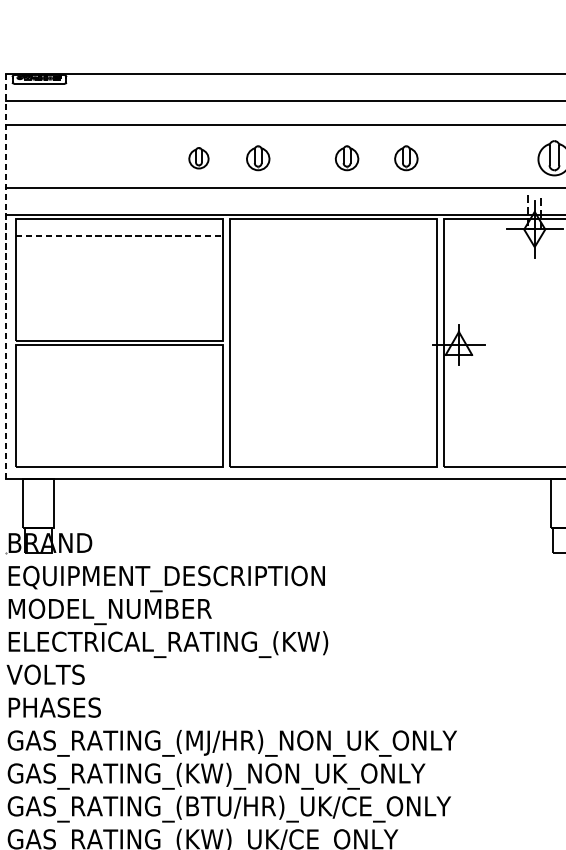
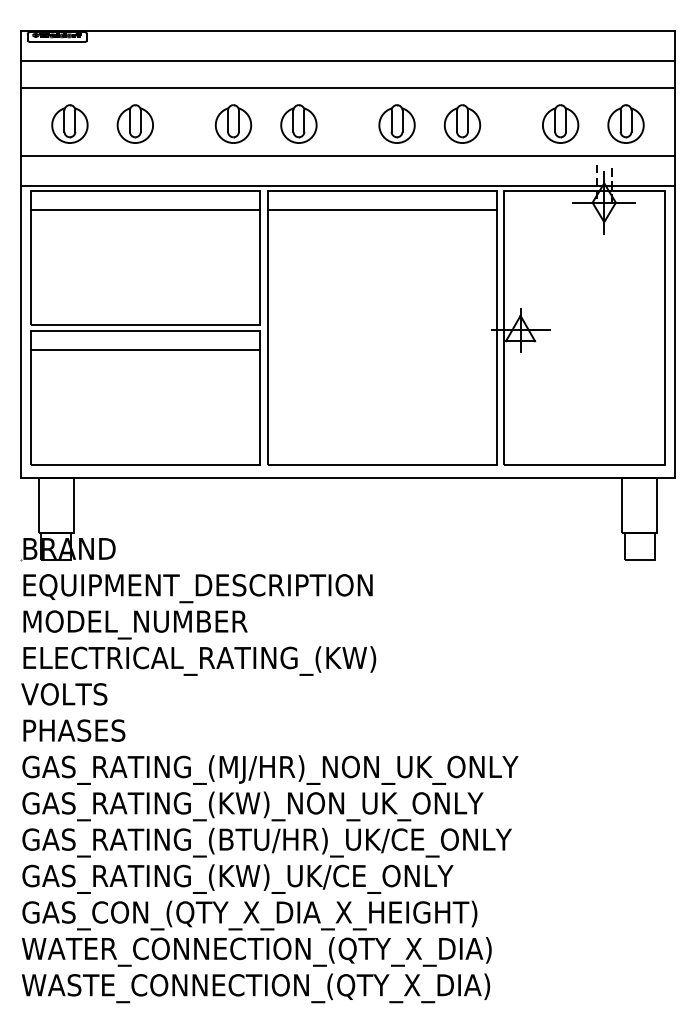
part: (50, 157) -> (69, 123), added
part: (109, 157) -> (134, 123), added
part: (198, 157) -> (233, 123), size x1.67
part: (257, 157) -> (298, 123), size x1.43
part: (346, 157) -> (396, 123), size x1.43
part: (406, 157) -> (462, 123), size x1.43
part: (495, 157) -> (560, 123), added
line: (120, 235) -> (146, 209), dashed -> solid
line: (333, 235) -> (381, 209), added
line: (6, 276) -> (20, 254), dashed -> solid
line: (119, 362) -> (145, 349), added

